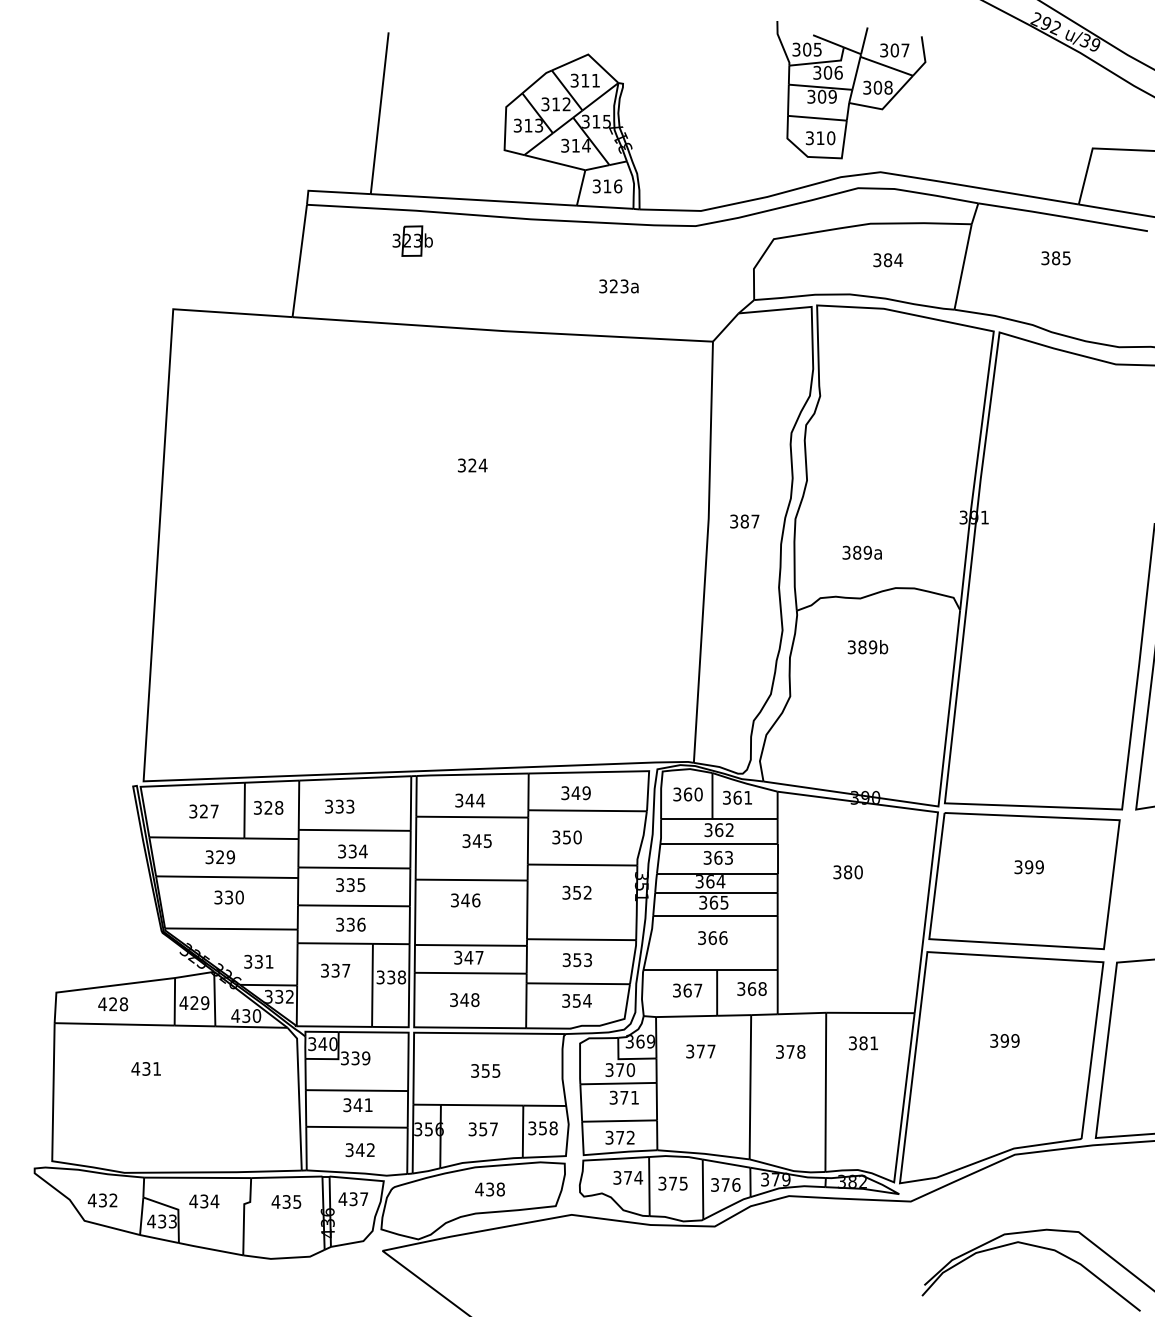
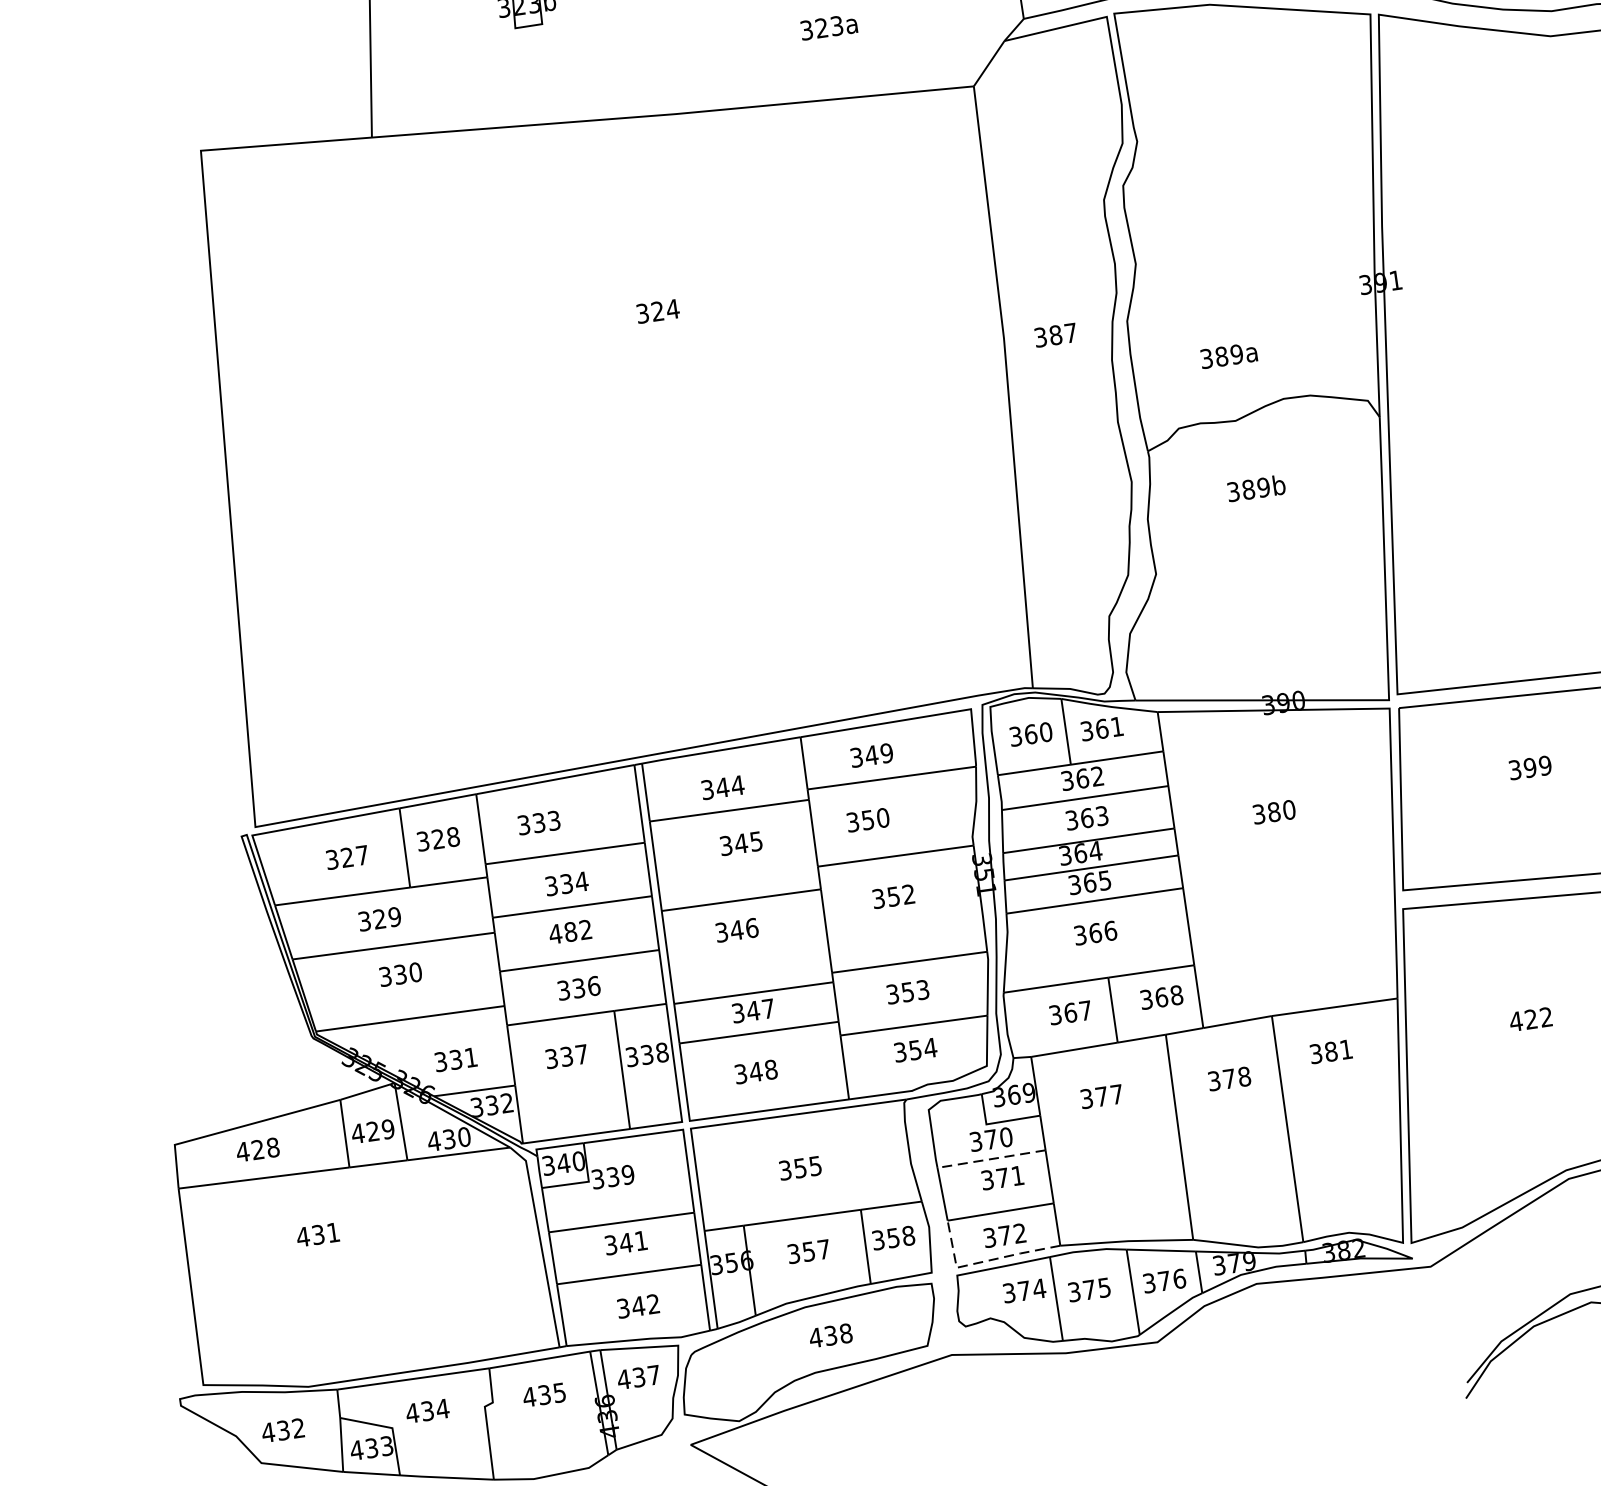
text: (350, 885) -> (570, 932), 335 -> 482
text: (1004, 1040) -> (1530, 1018), 399 -> 422
line: (618, 1083) -> (991, 1158), solid -> dashed
line: (603, 1153) -> (984, 1261), solid -> dashed

